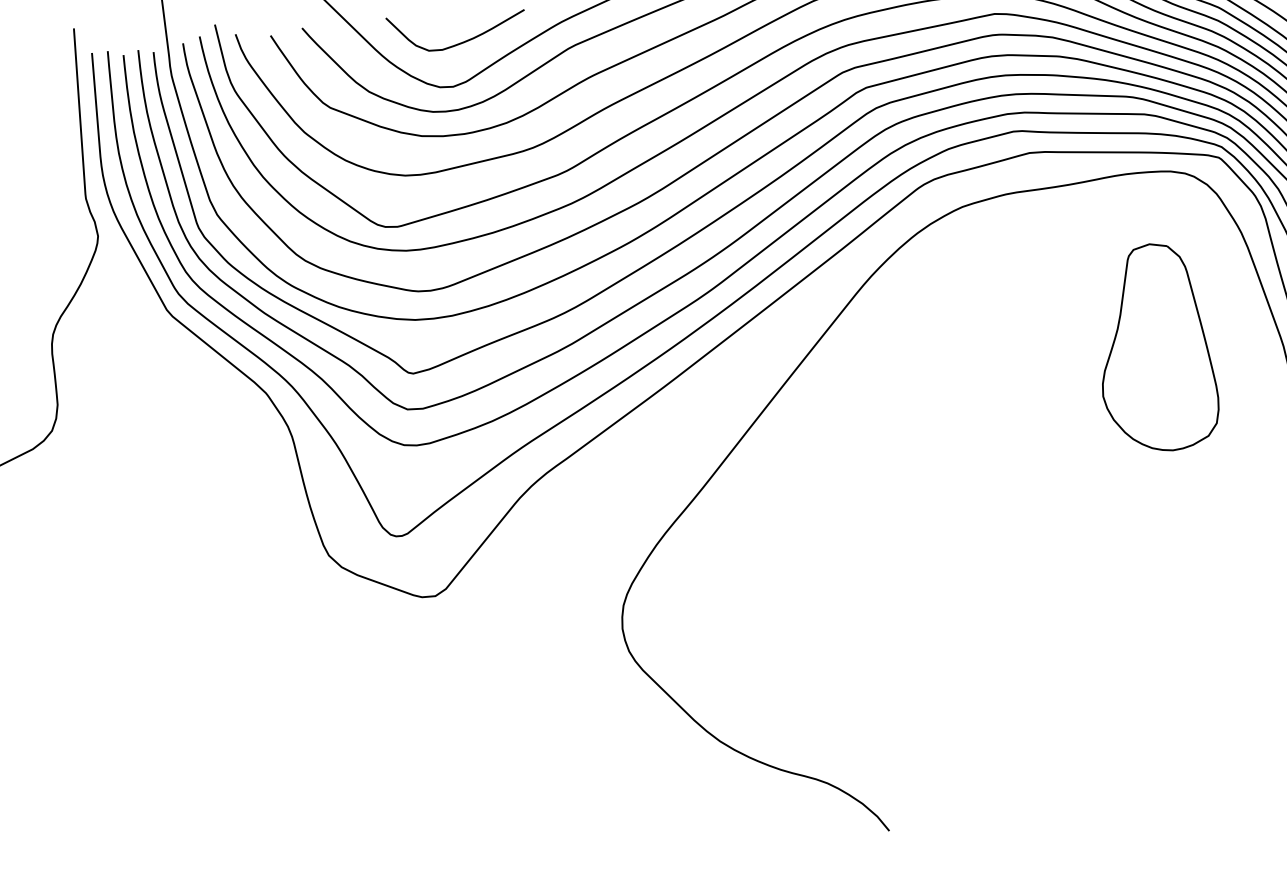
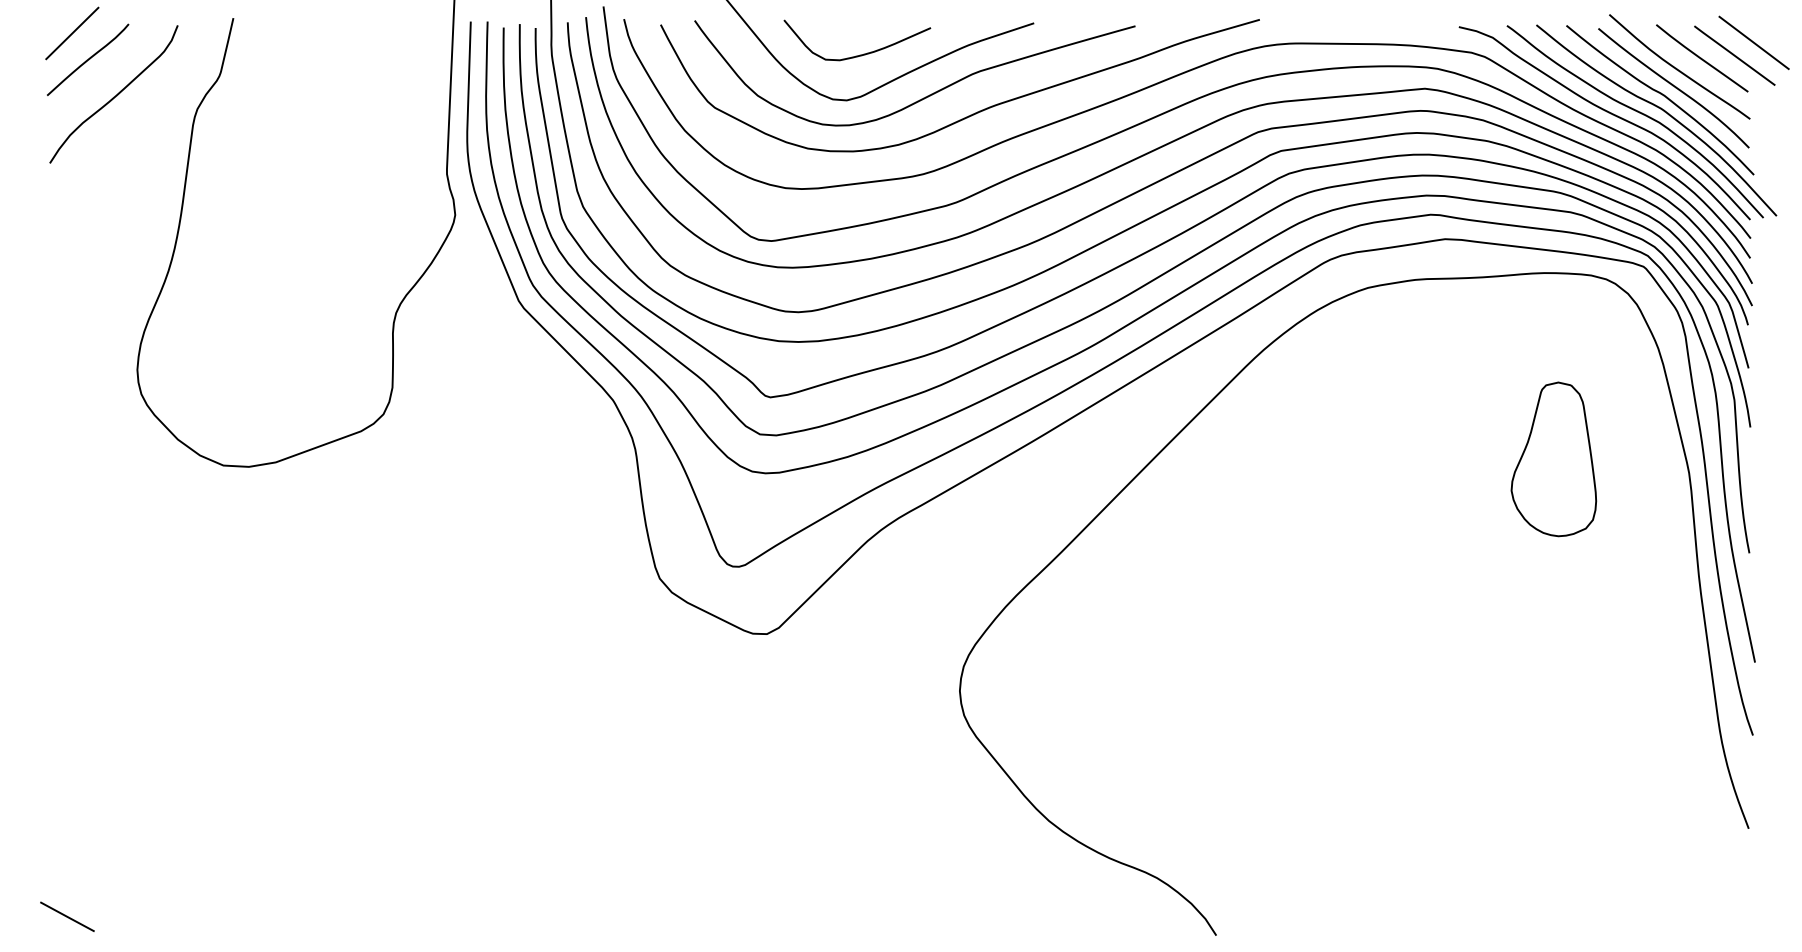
part: (1154, 348) -> (1553, 459), size x0.7

